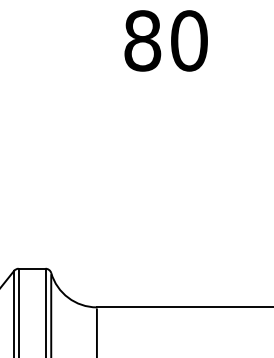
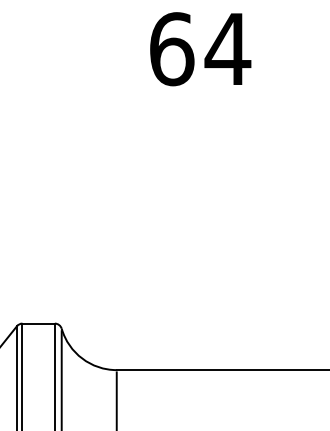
text: (166, 40) -> (200, 48), 80 -> 64

